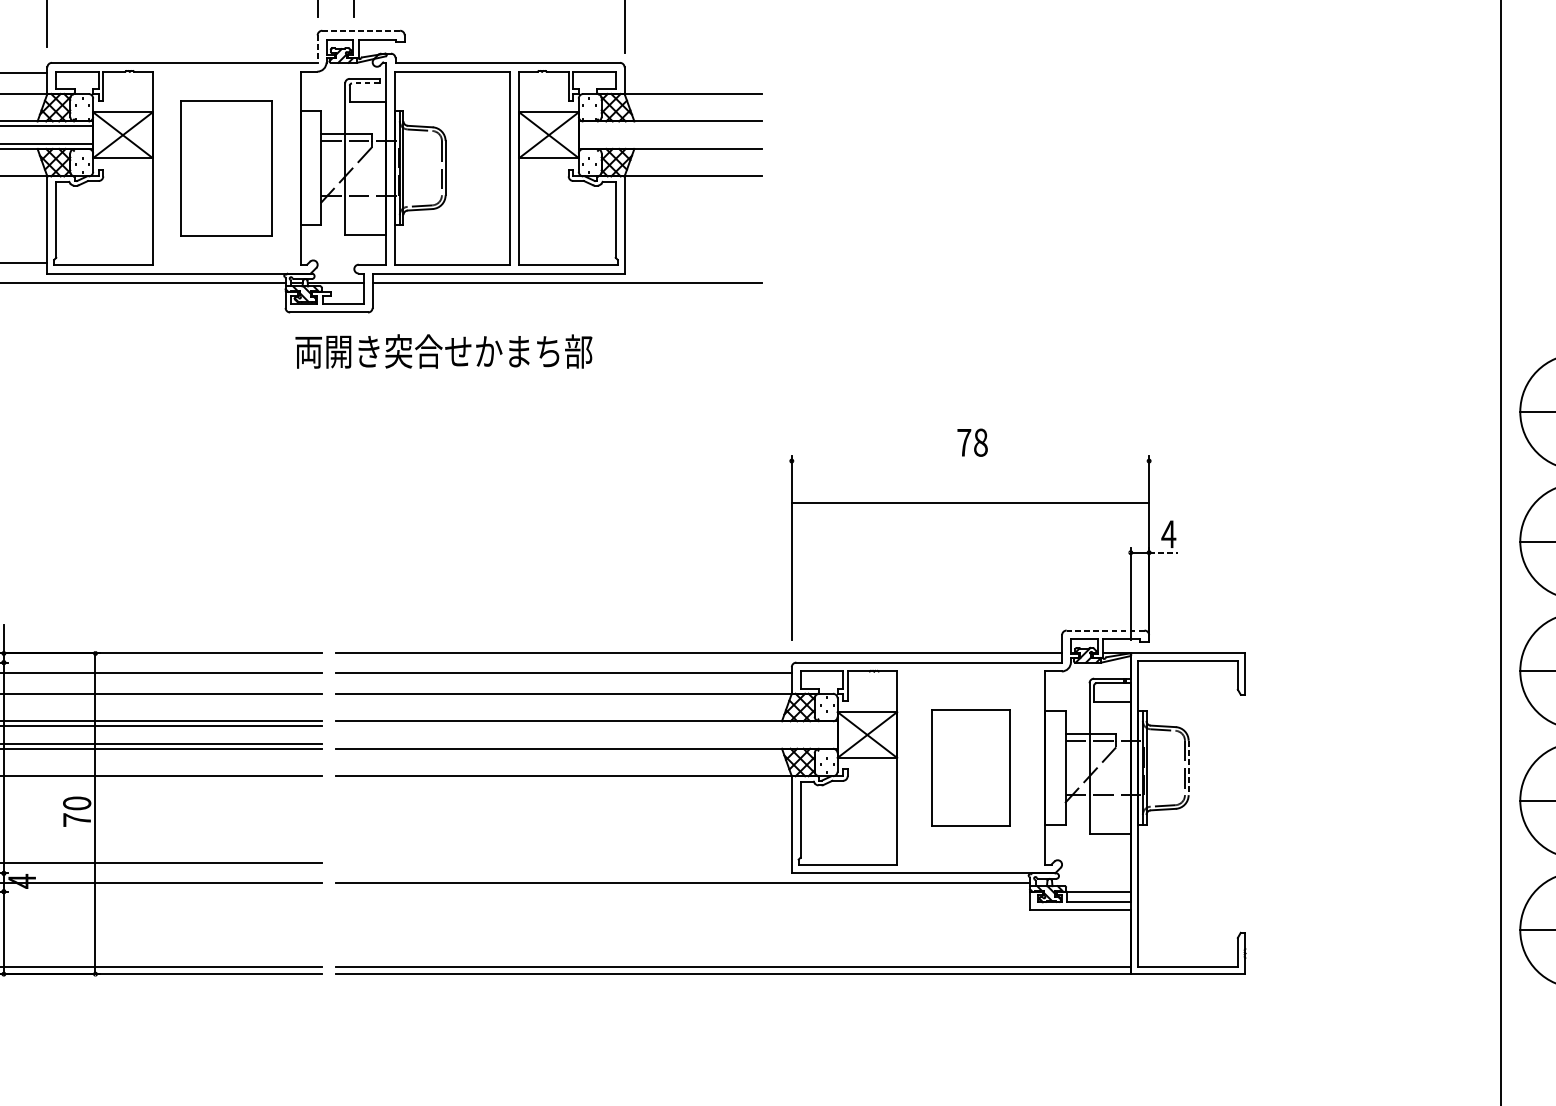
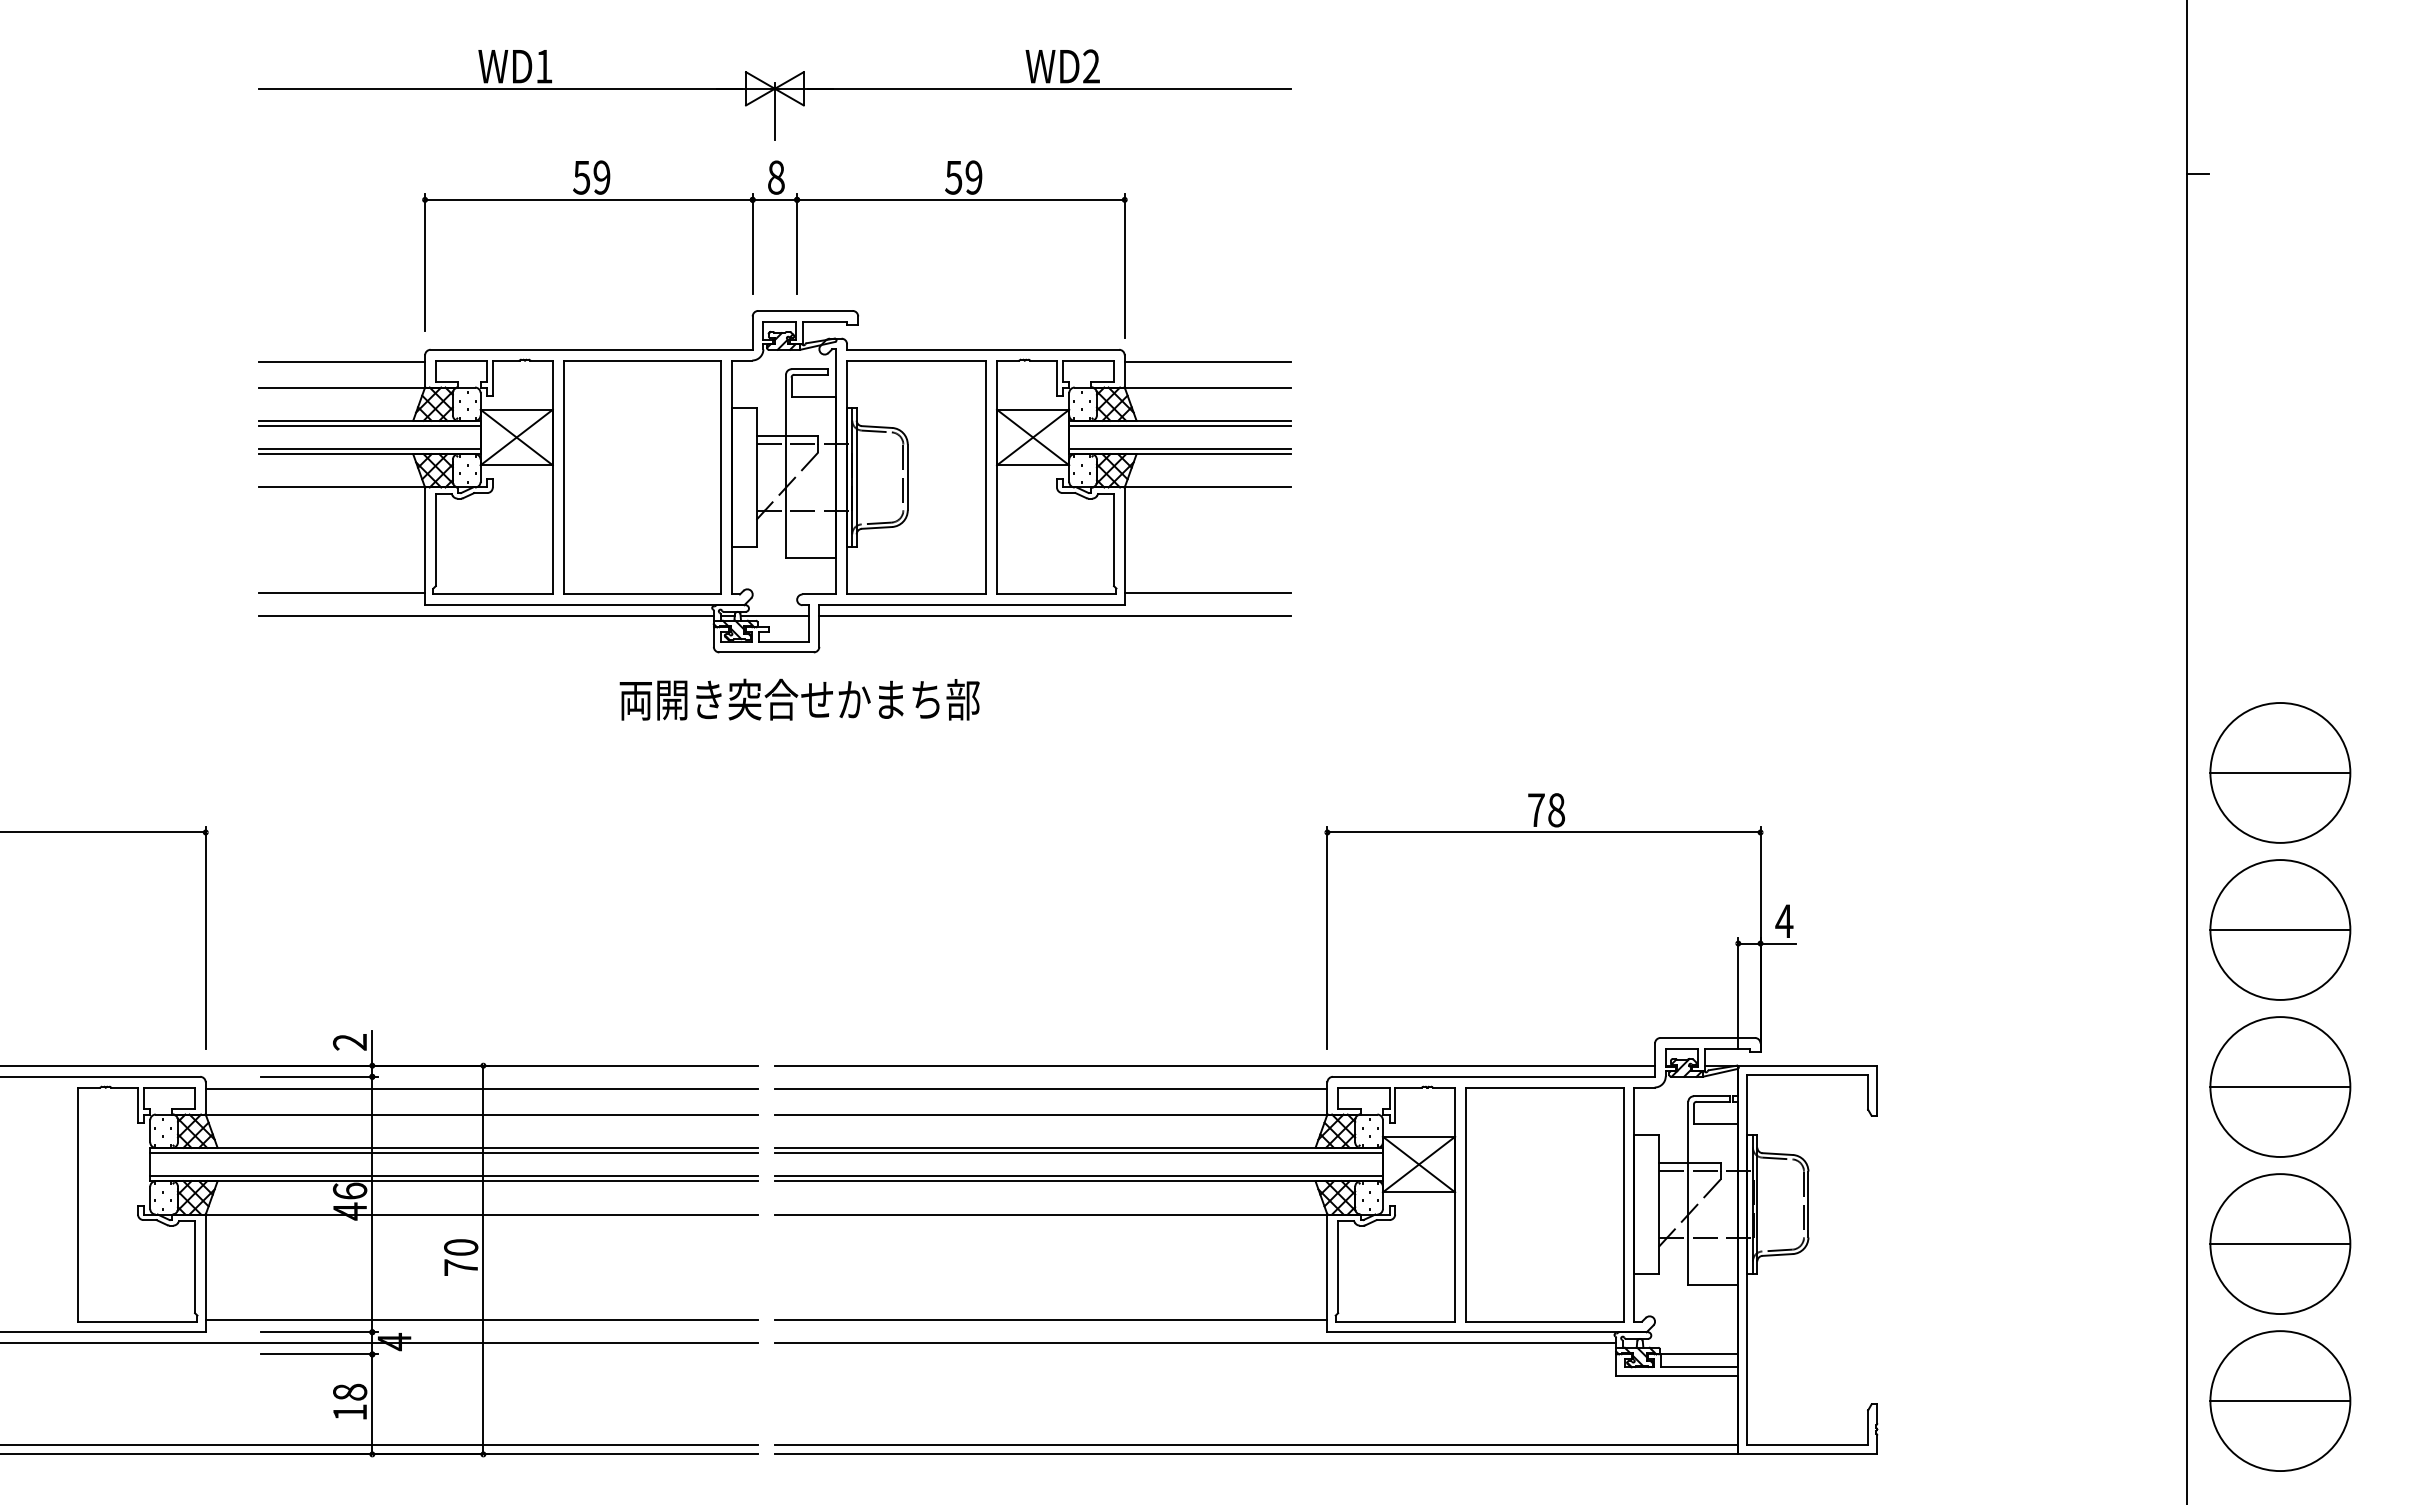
line: (360, 30) -> (804, 310), dashed -> solid
line: (317, 49) -> (752, 333), dashed -> solid
line: (692, 73) -> (1207, 362), added
line: (366, 83) -> (811, 374), dashed -> solid
line: (670, 126) -> (1180, 426), added
line: (670, 144) -> (1180, 448), added
part: (226, 168) -> (642, 477), size x1.43
line: (692, 263) -> (1207, 593), added
text: (443, 351) -> (799, 699), moved
line: (970, 503) -> (1543, 832), moved
line: (1163, 552) -> (1778, 943), dashed -> solid
line: (1105, 630) -> (1707, 1037), dashed -> solid
line: (586, 725) -> (1078, 1153), added
line: (586, 744) -> (1078, 1175), added
part: (970, 767) -> (1544, 1204), size x1.67
line: (1188, 767) -> (1808, 1204), dashed -> solid
line: (563, 863) -> (1050, 1320), added

